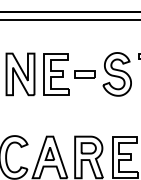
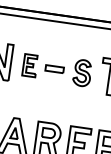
part: (56, 74) -> (30, 65), size x0.6
part: (116, 74) -> (81, 73), size x0.7

